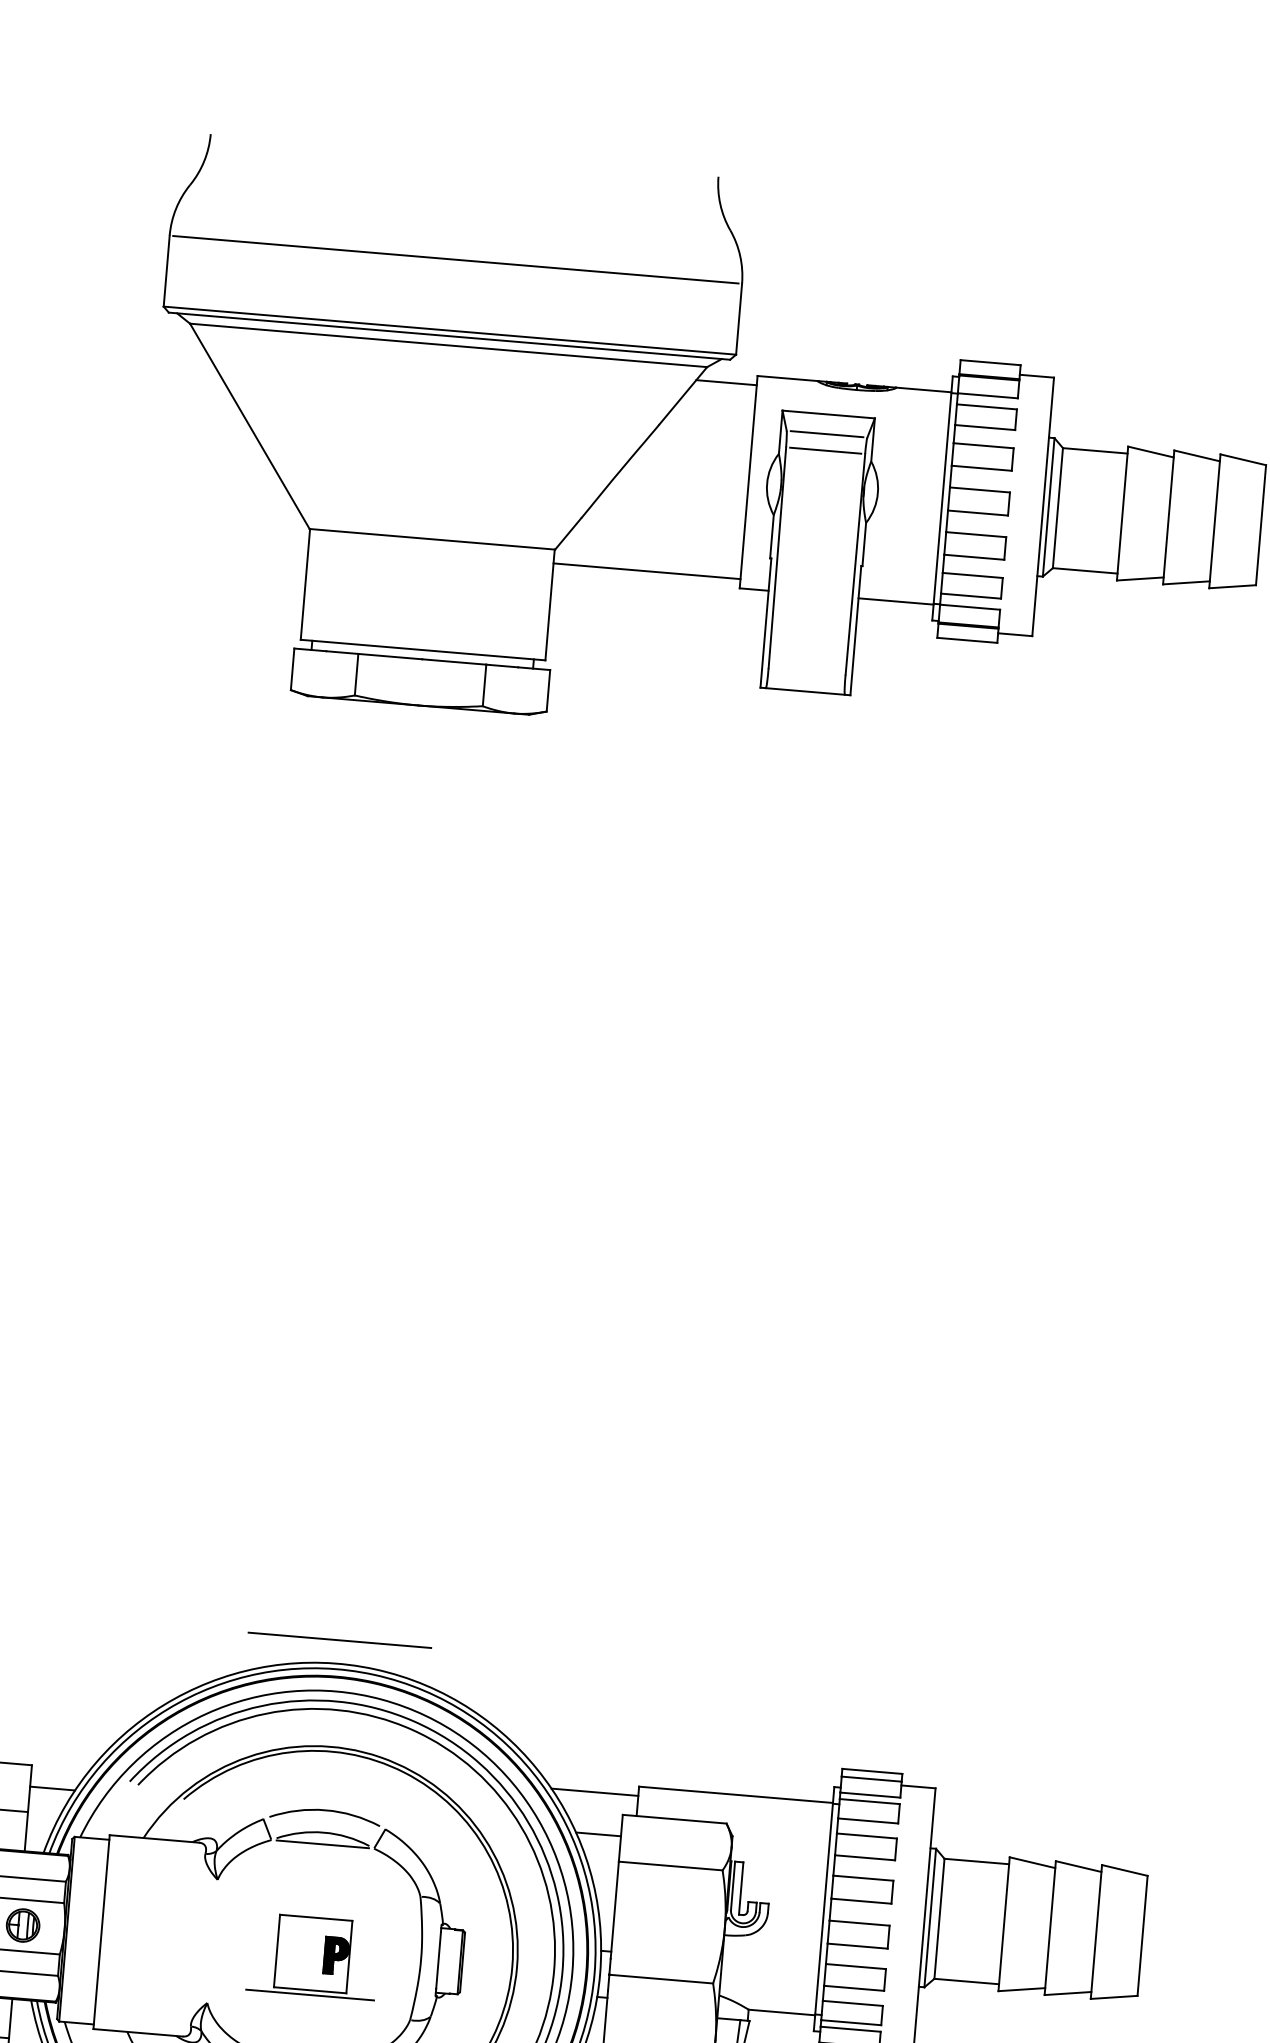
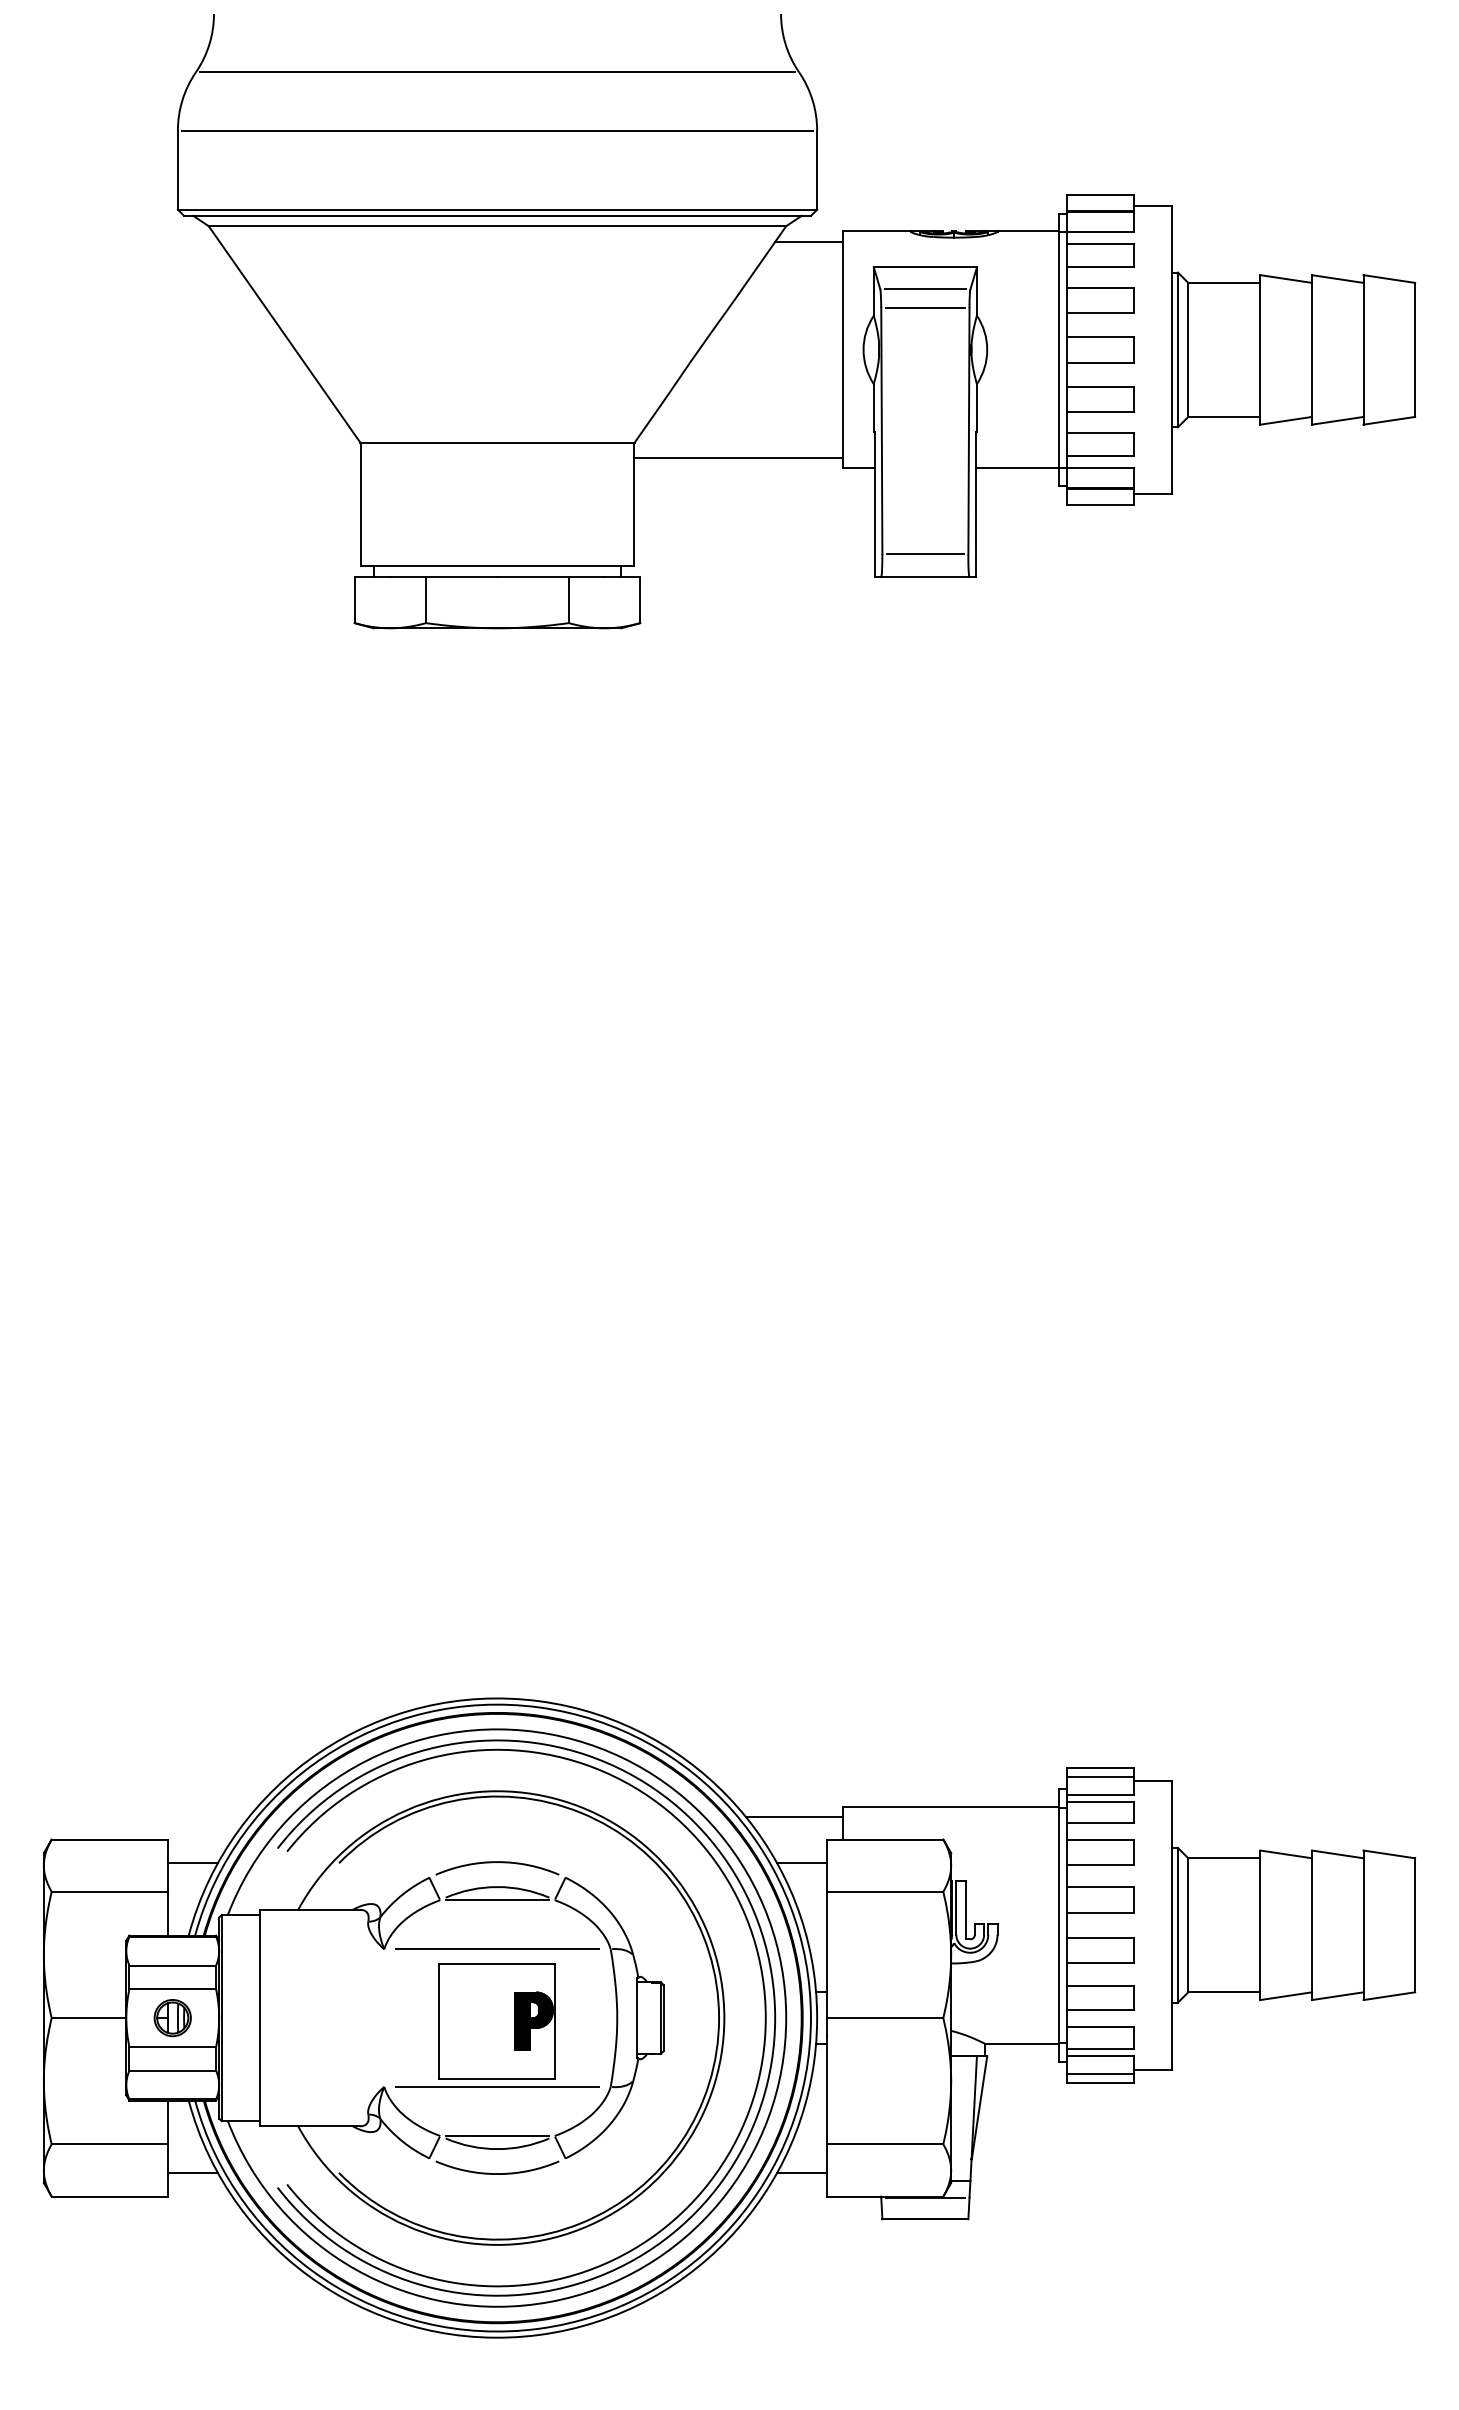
line: (460, 207) -> (497, 72), added
line: (807, 671) -> (925, 554), added
line: (339, 1639) -> (497, 1948), moved
part: (313, 1956) -> (497, 2025), size x1.43

